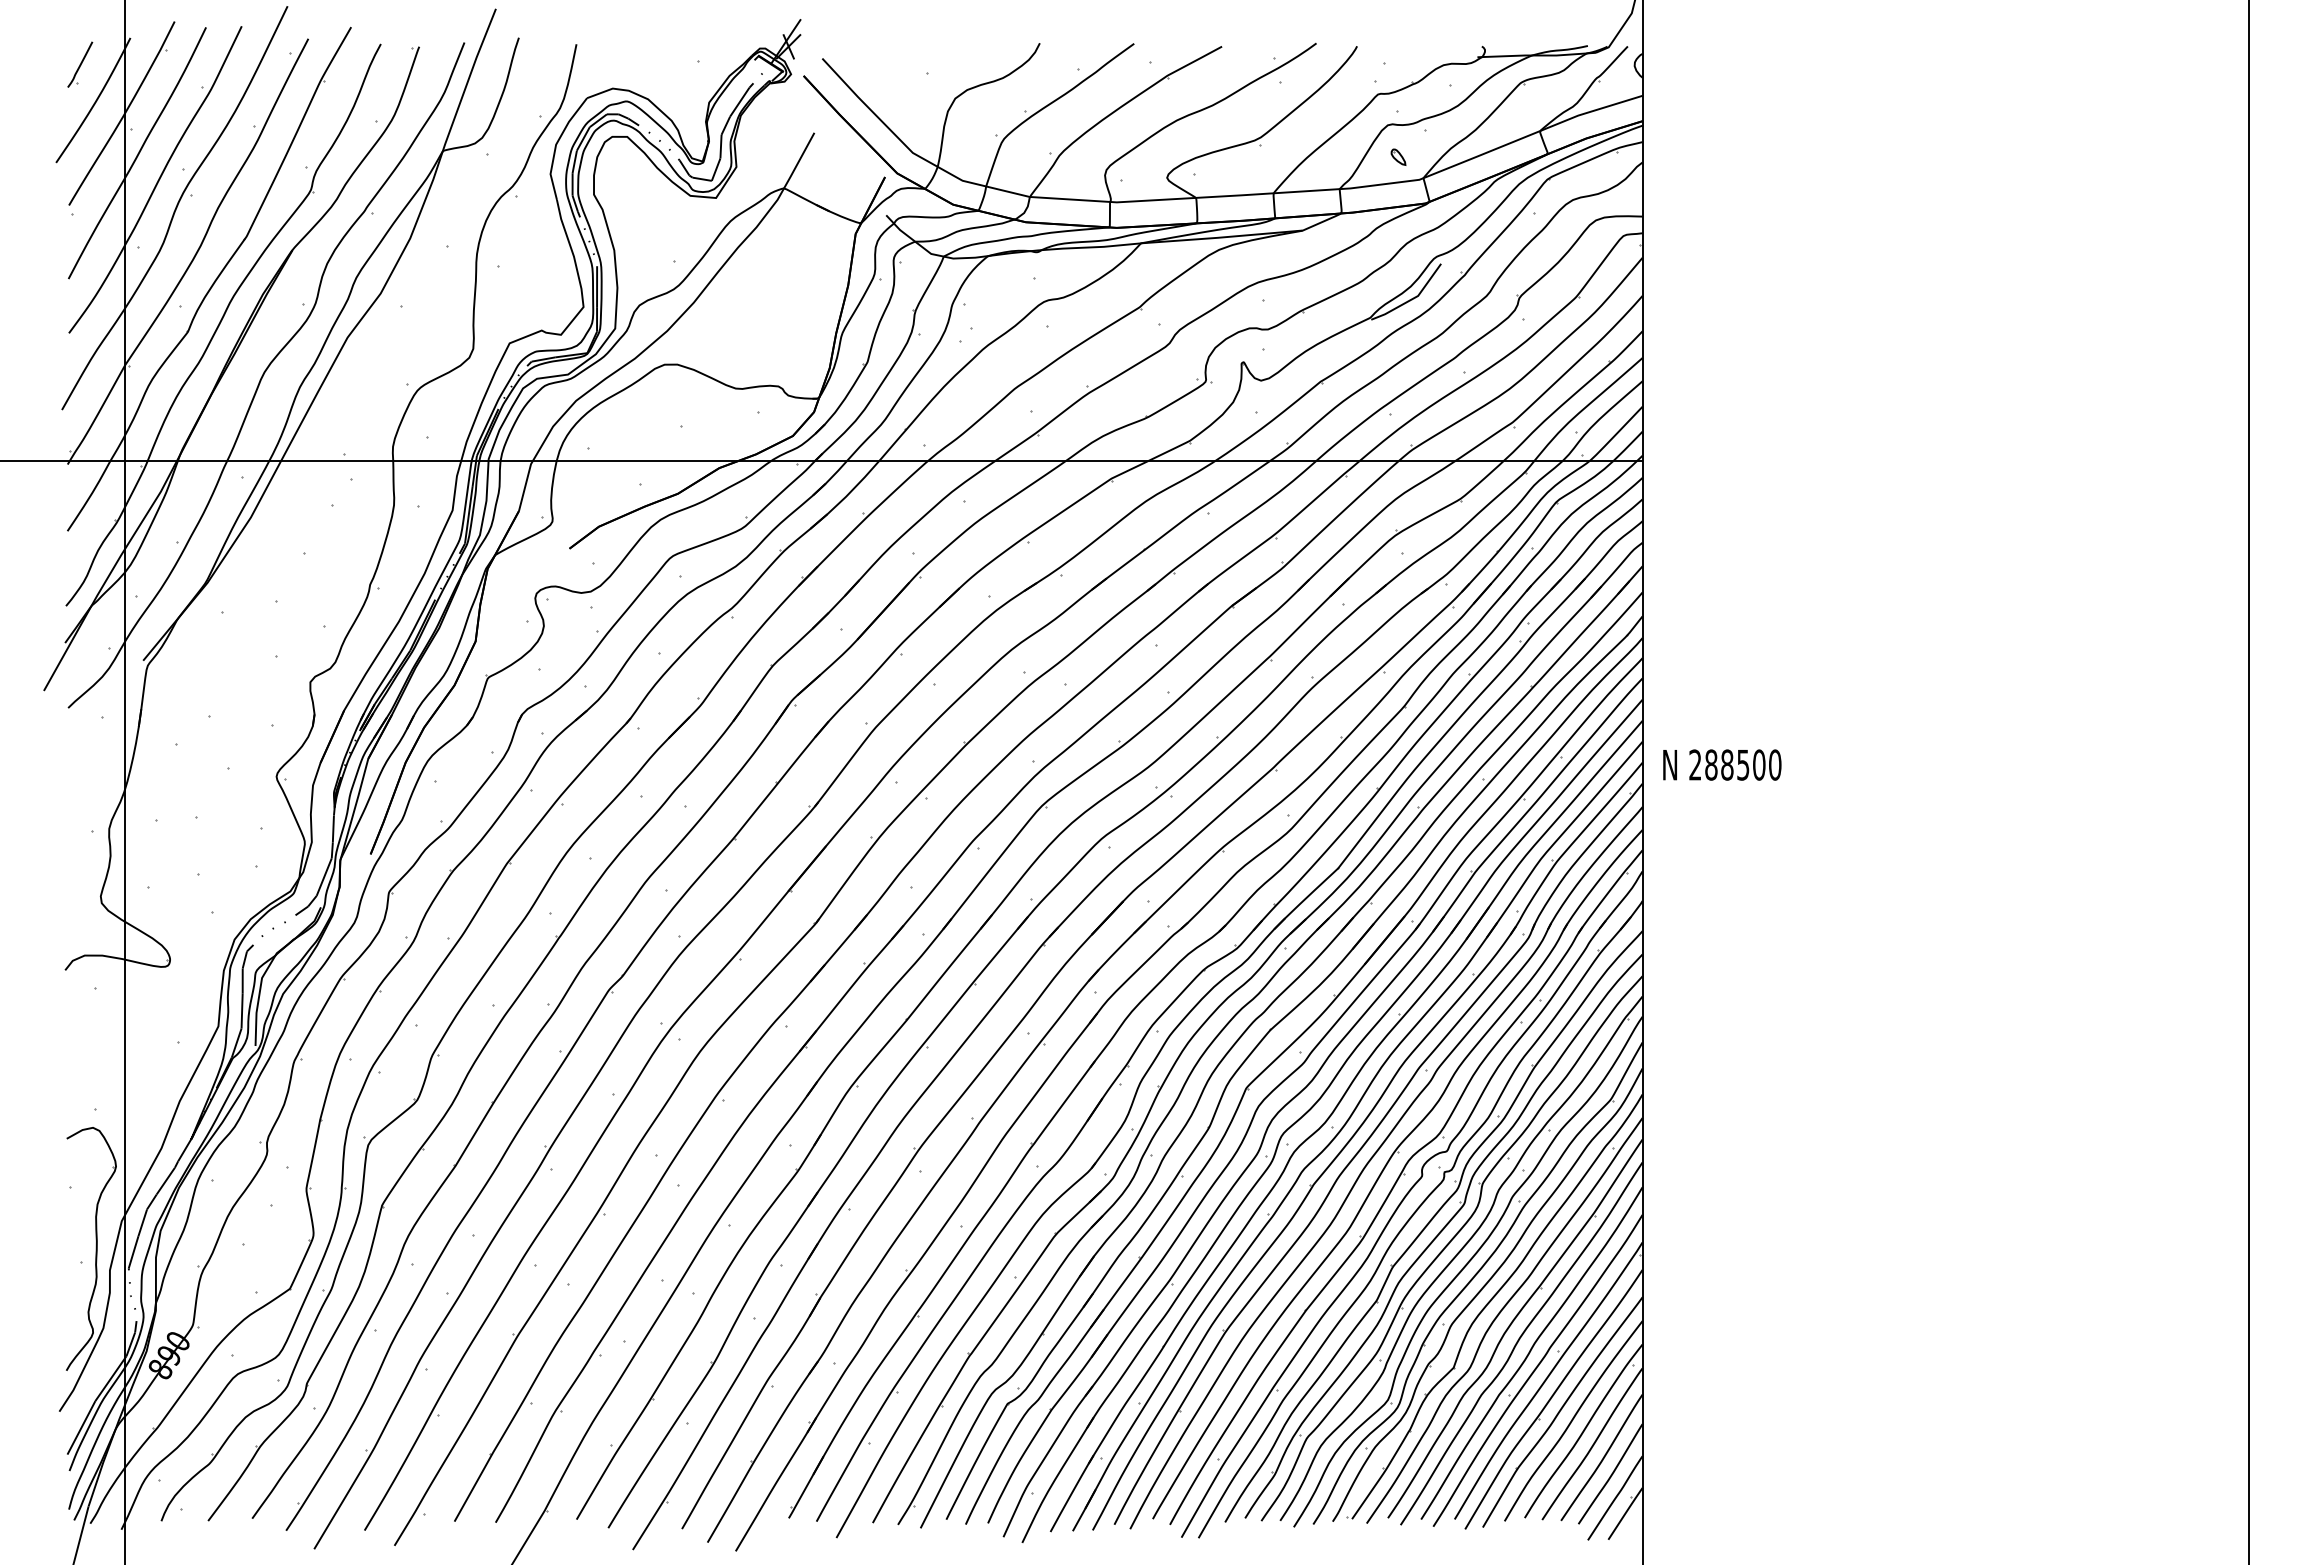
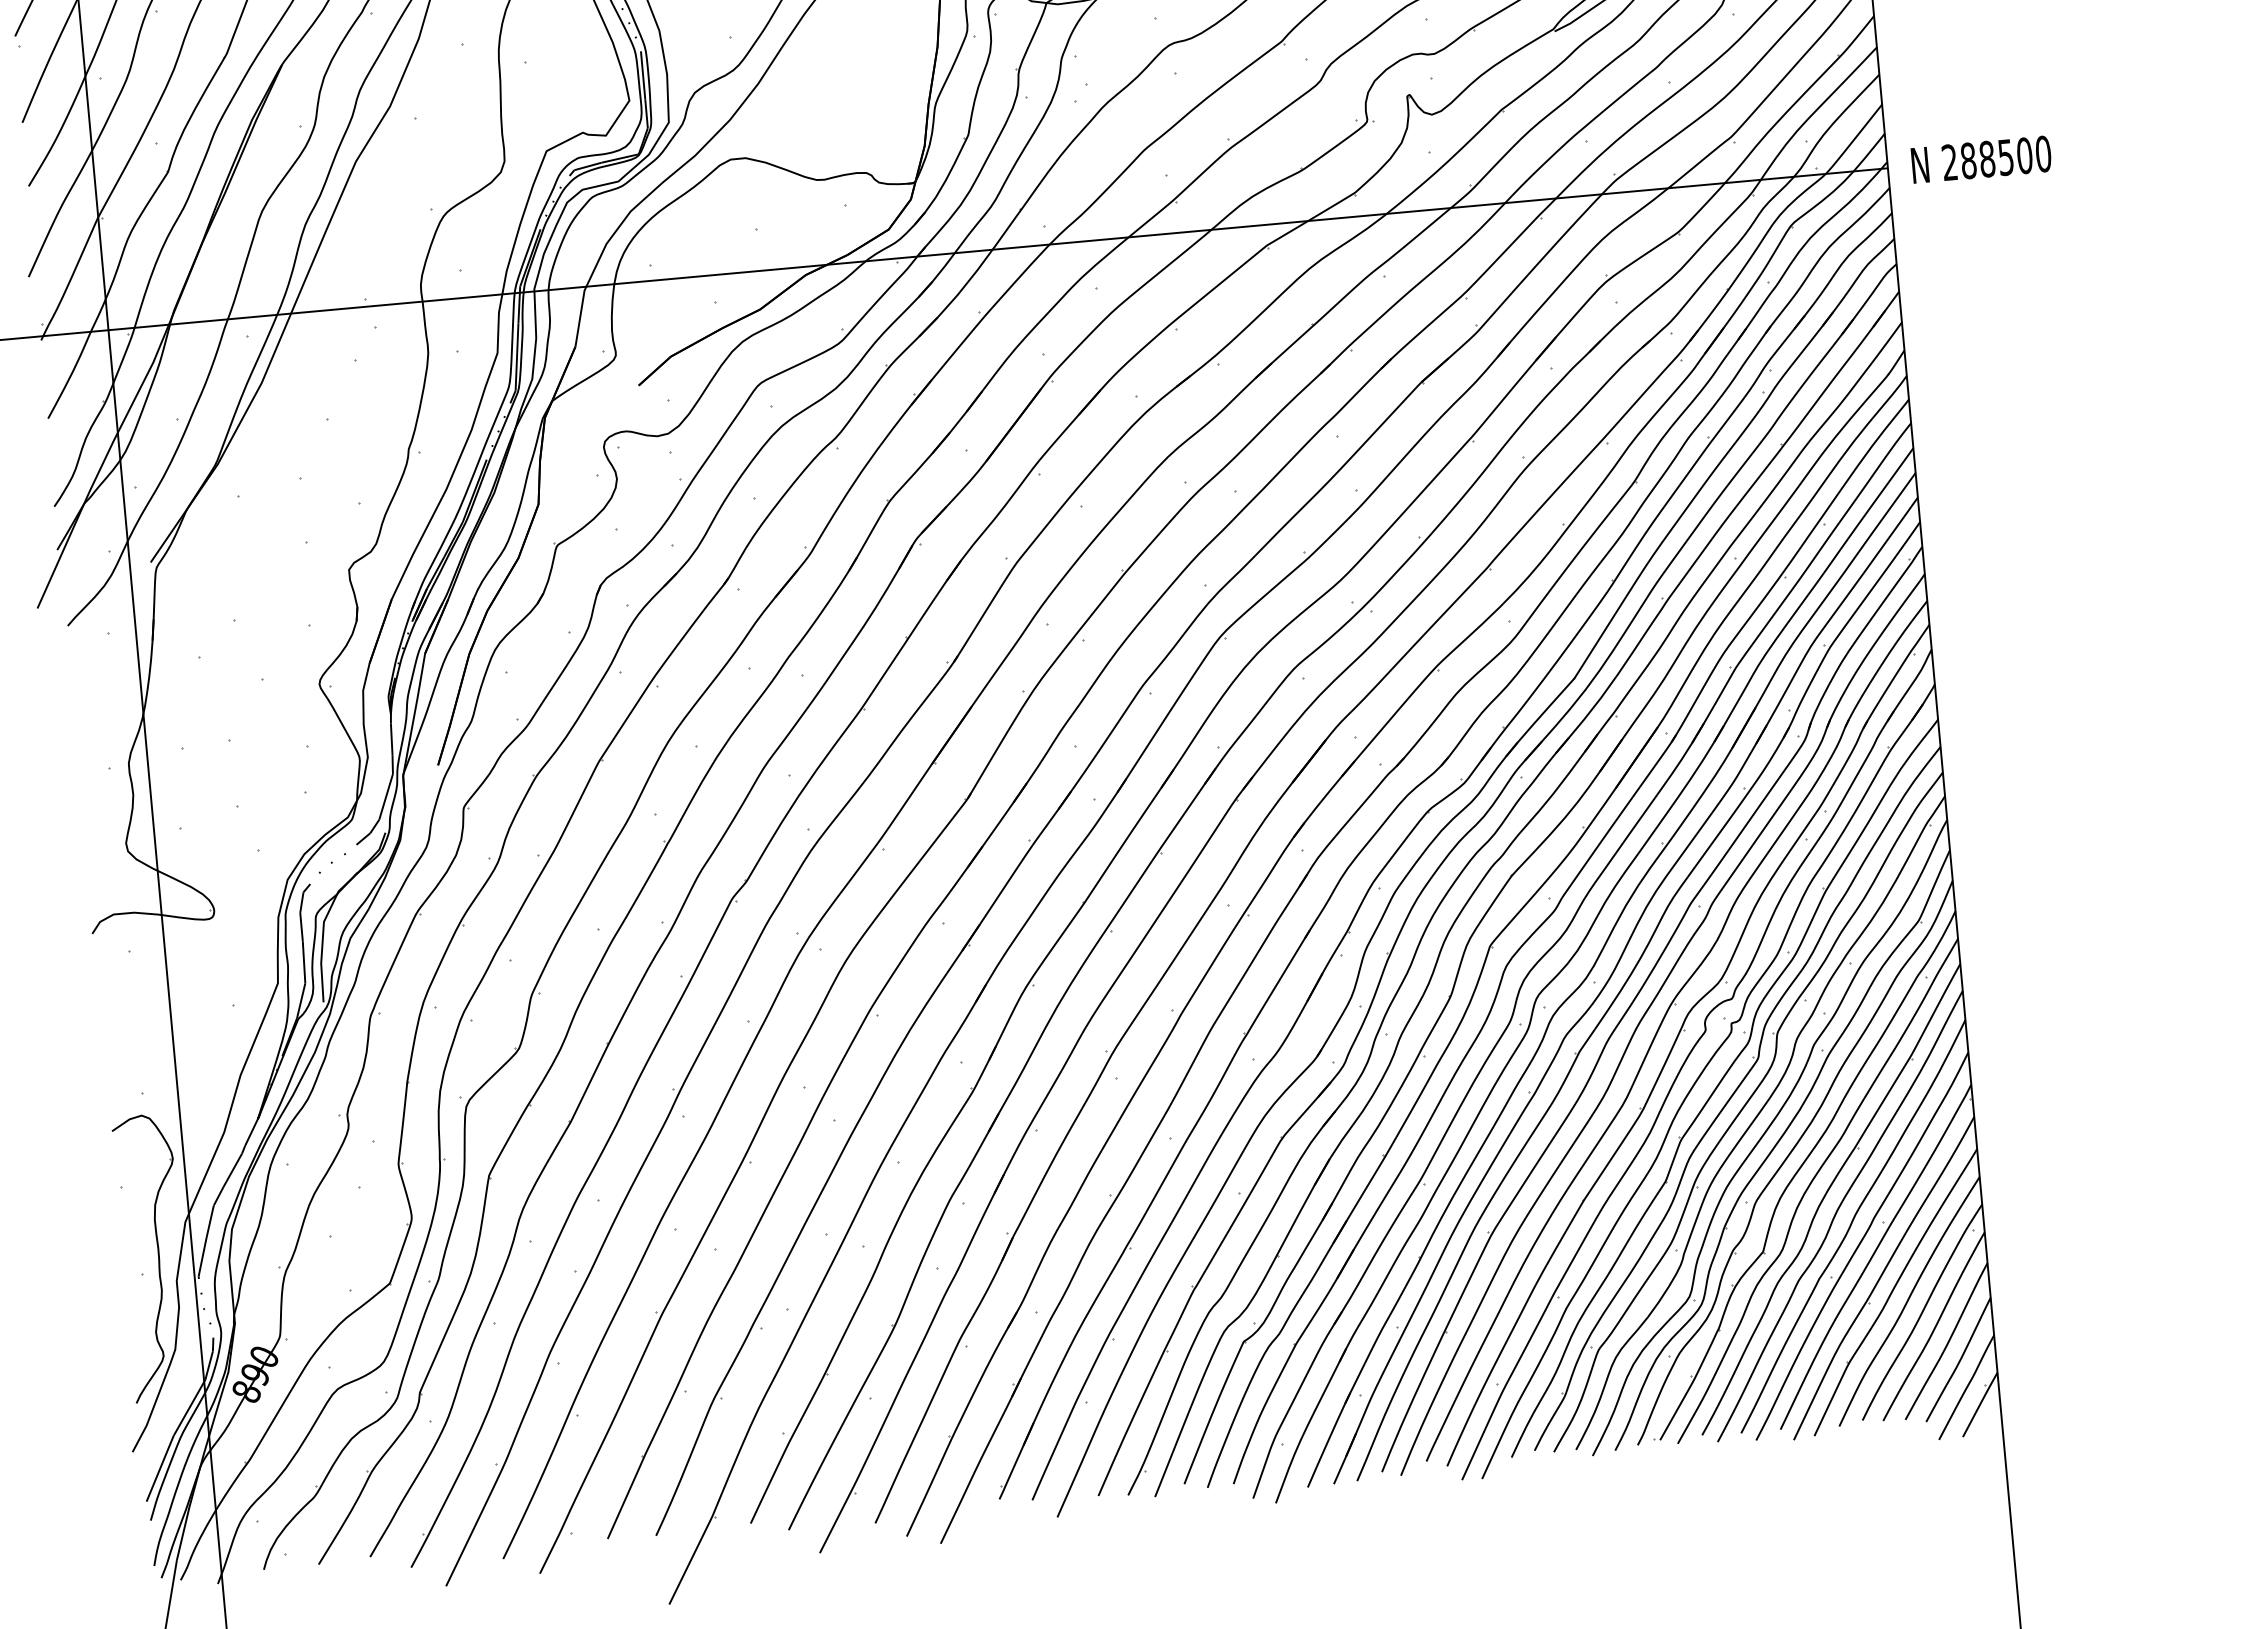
text: (1722, 764) -> (1981, 159), moved

